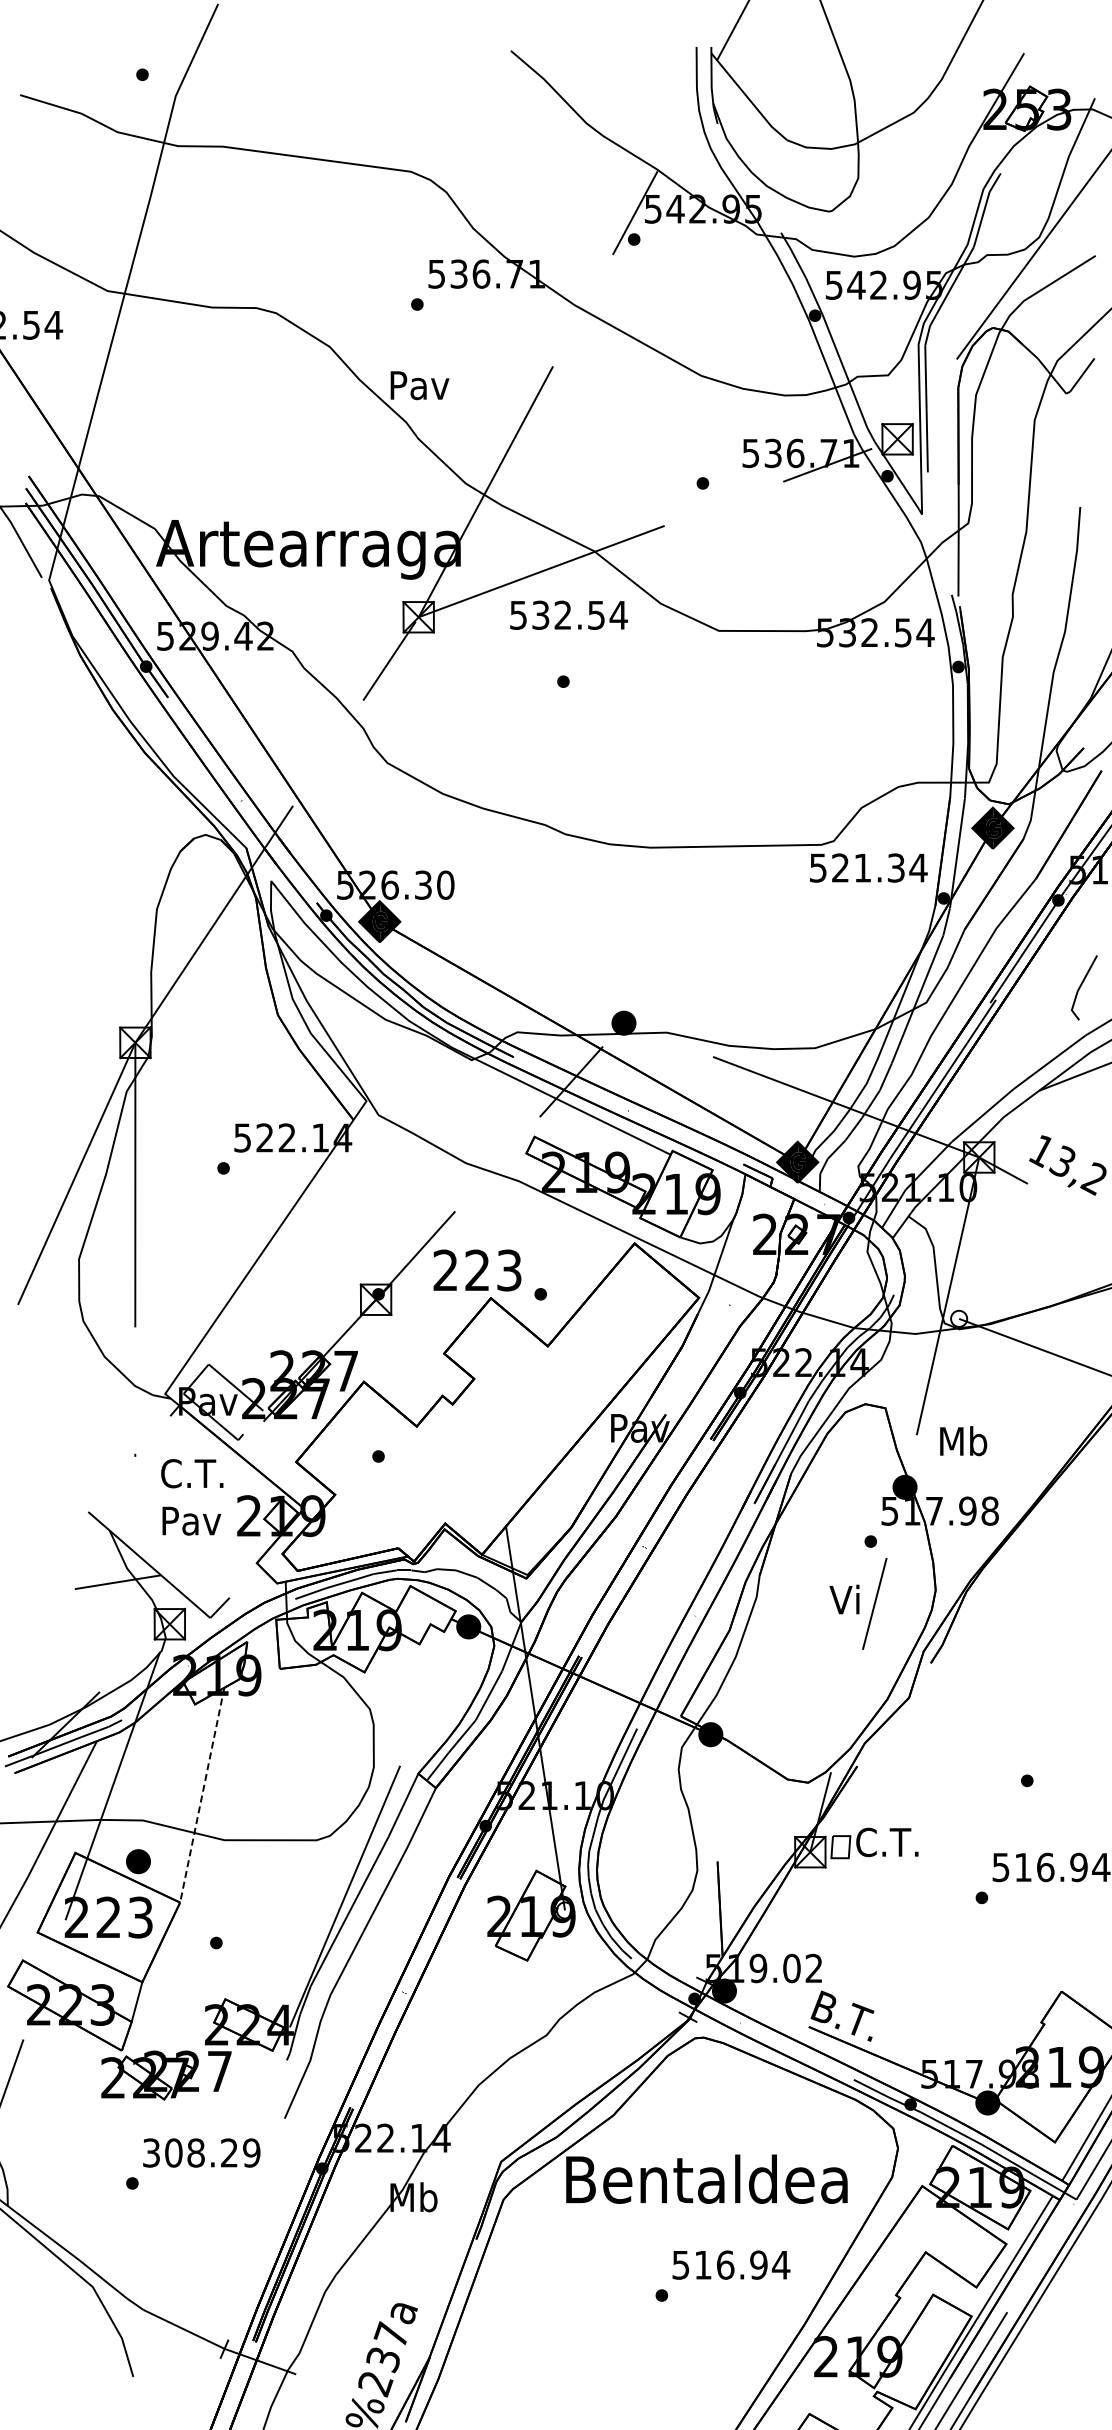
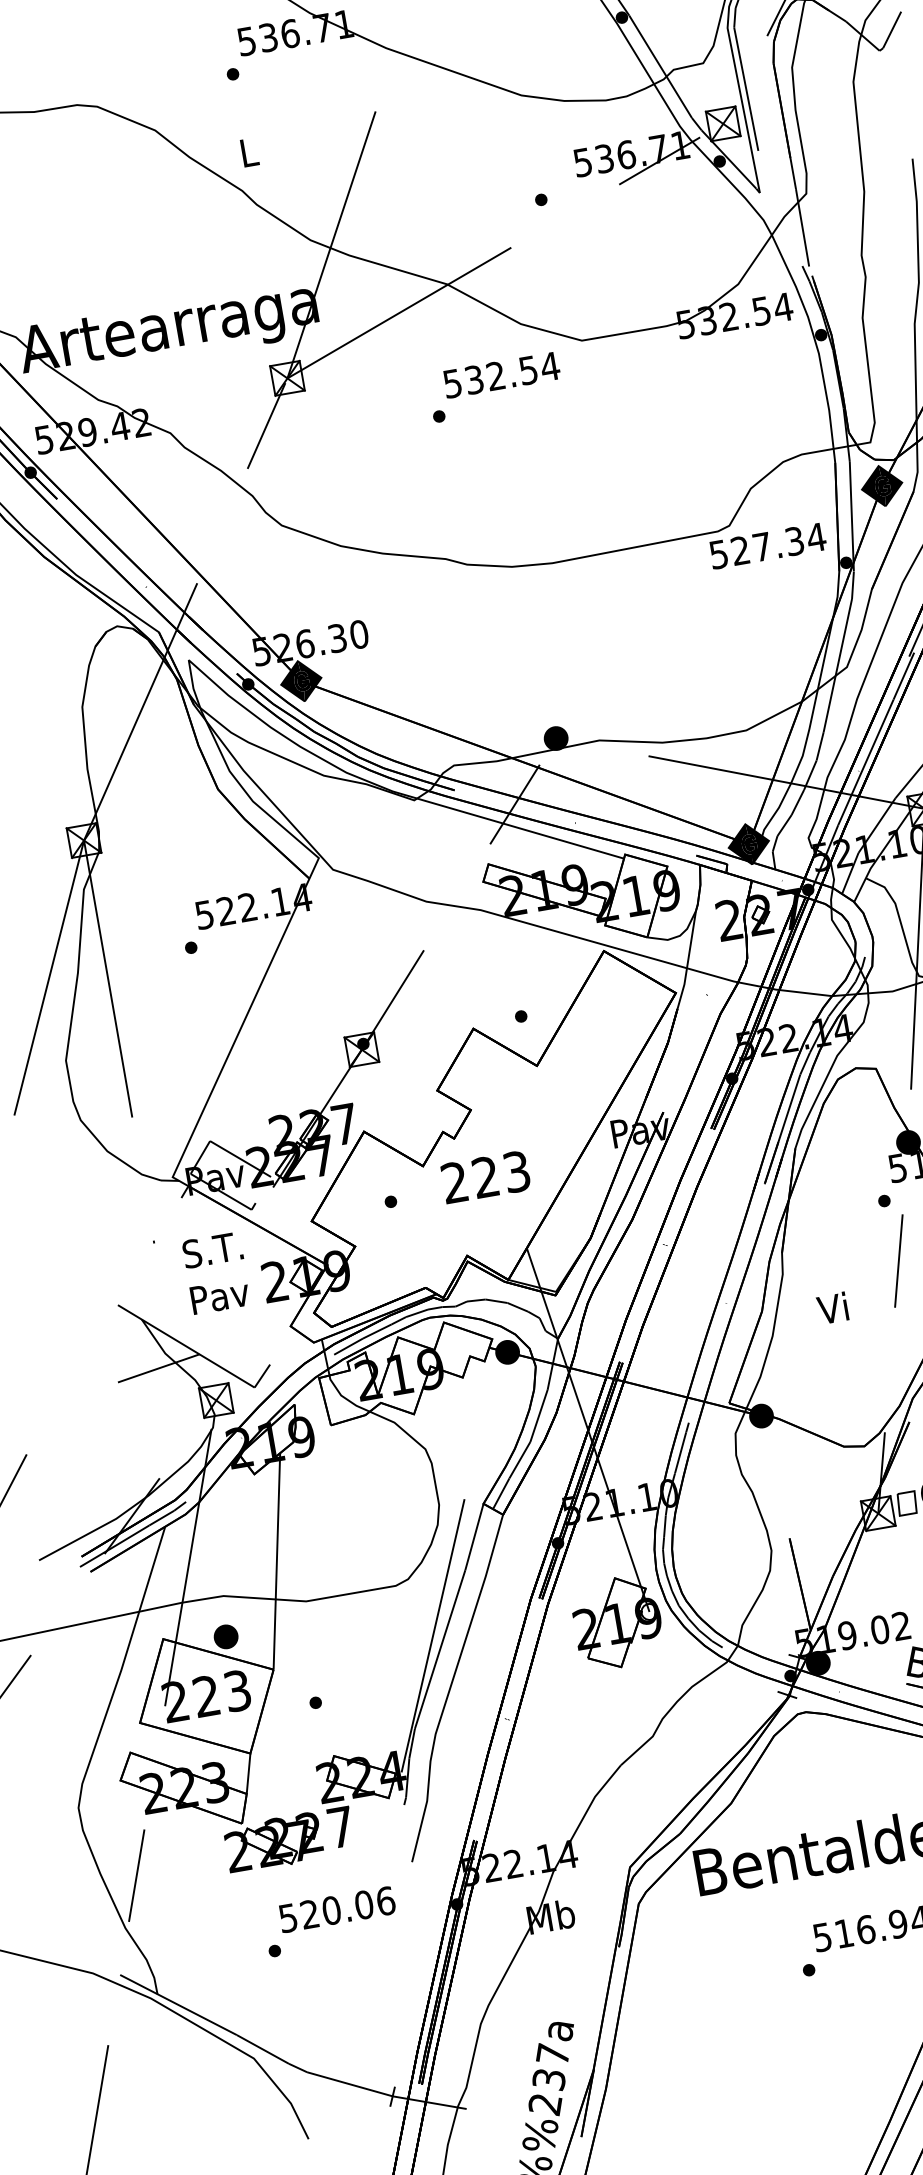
text: (419, 385) -> (248, 152), Pav -> L
text: (568, 614) -> (501, 374), moved
text: (862, 867) -> (761, 546), 521.34 -> 527.34
text: (477, 1270) -> (485, 1177), moved
text: (192, 1473) -> (212, 1249), C.T. -> S.T.
text: (844, 1599) -> (832, 1308), moved
line: (202, 1795) -> (277, 1561), dashed -> solid
text: (201, 2152) -> (336, 1909), 308.29 -> 520.06

